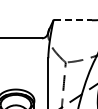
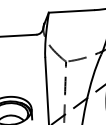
line: (73, 20) -> (72, 11), dashed -> solid

